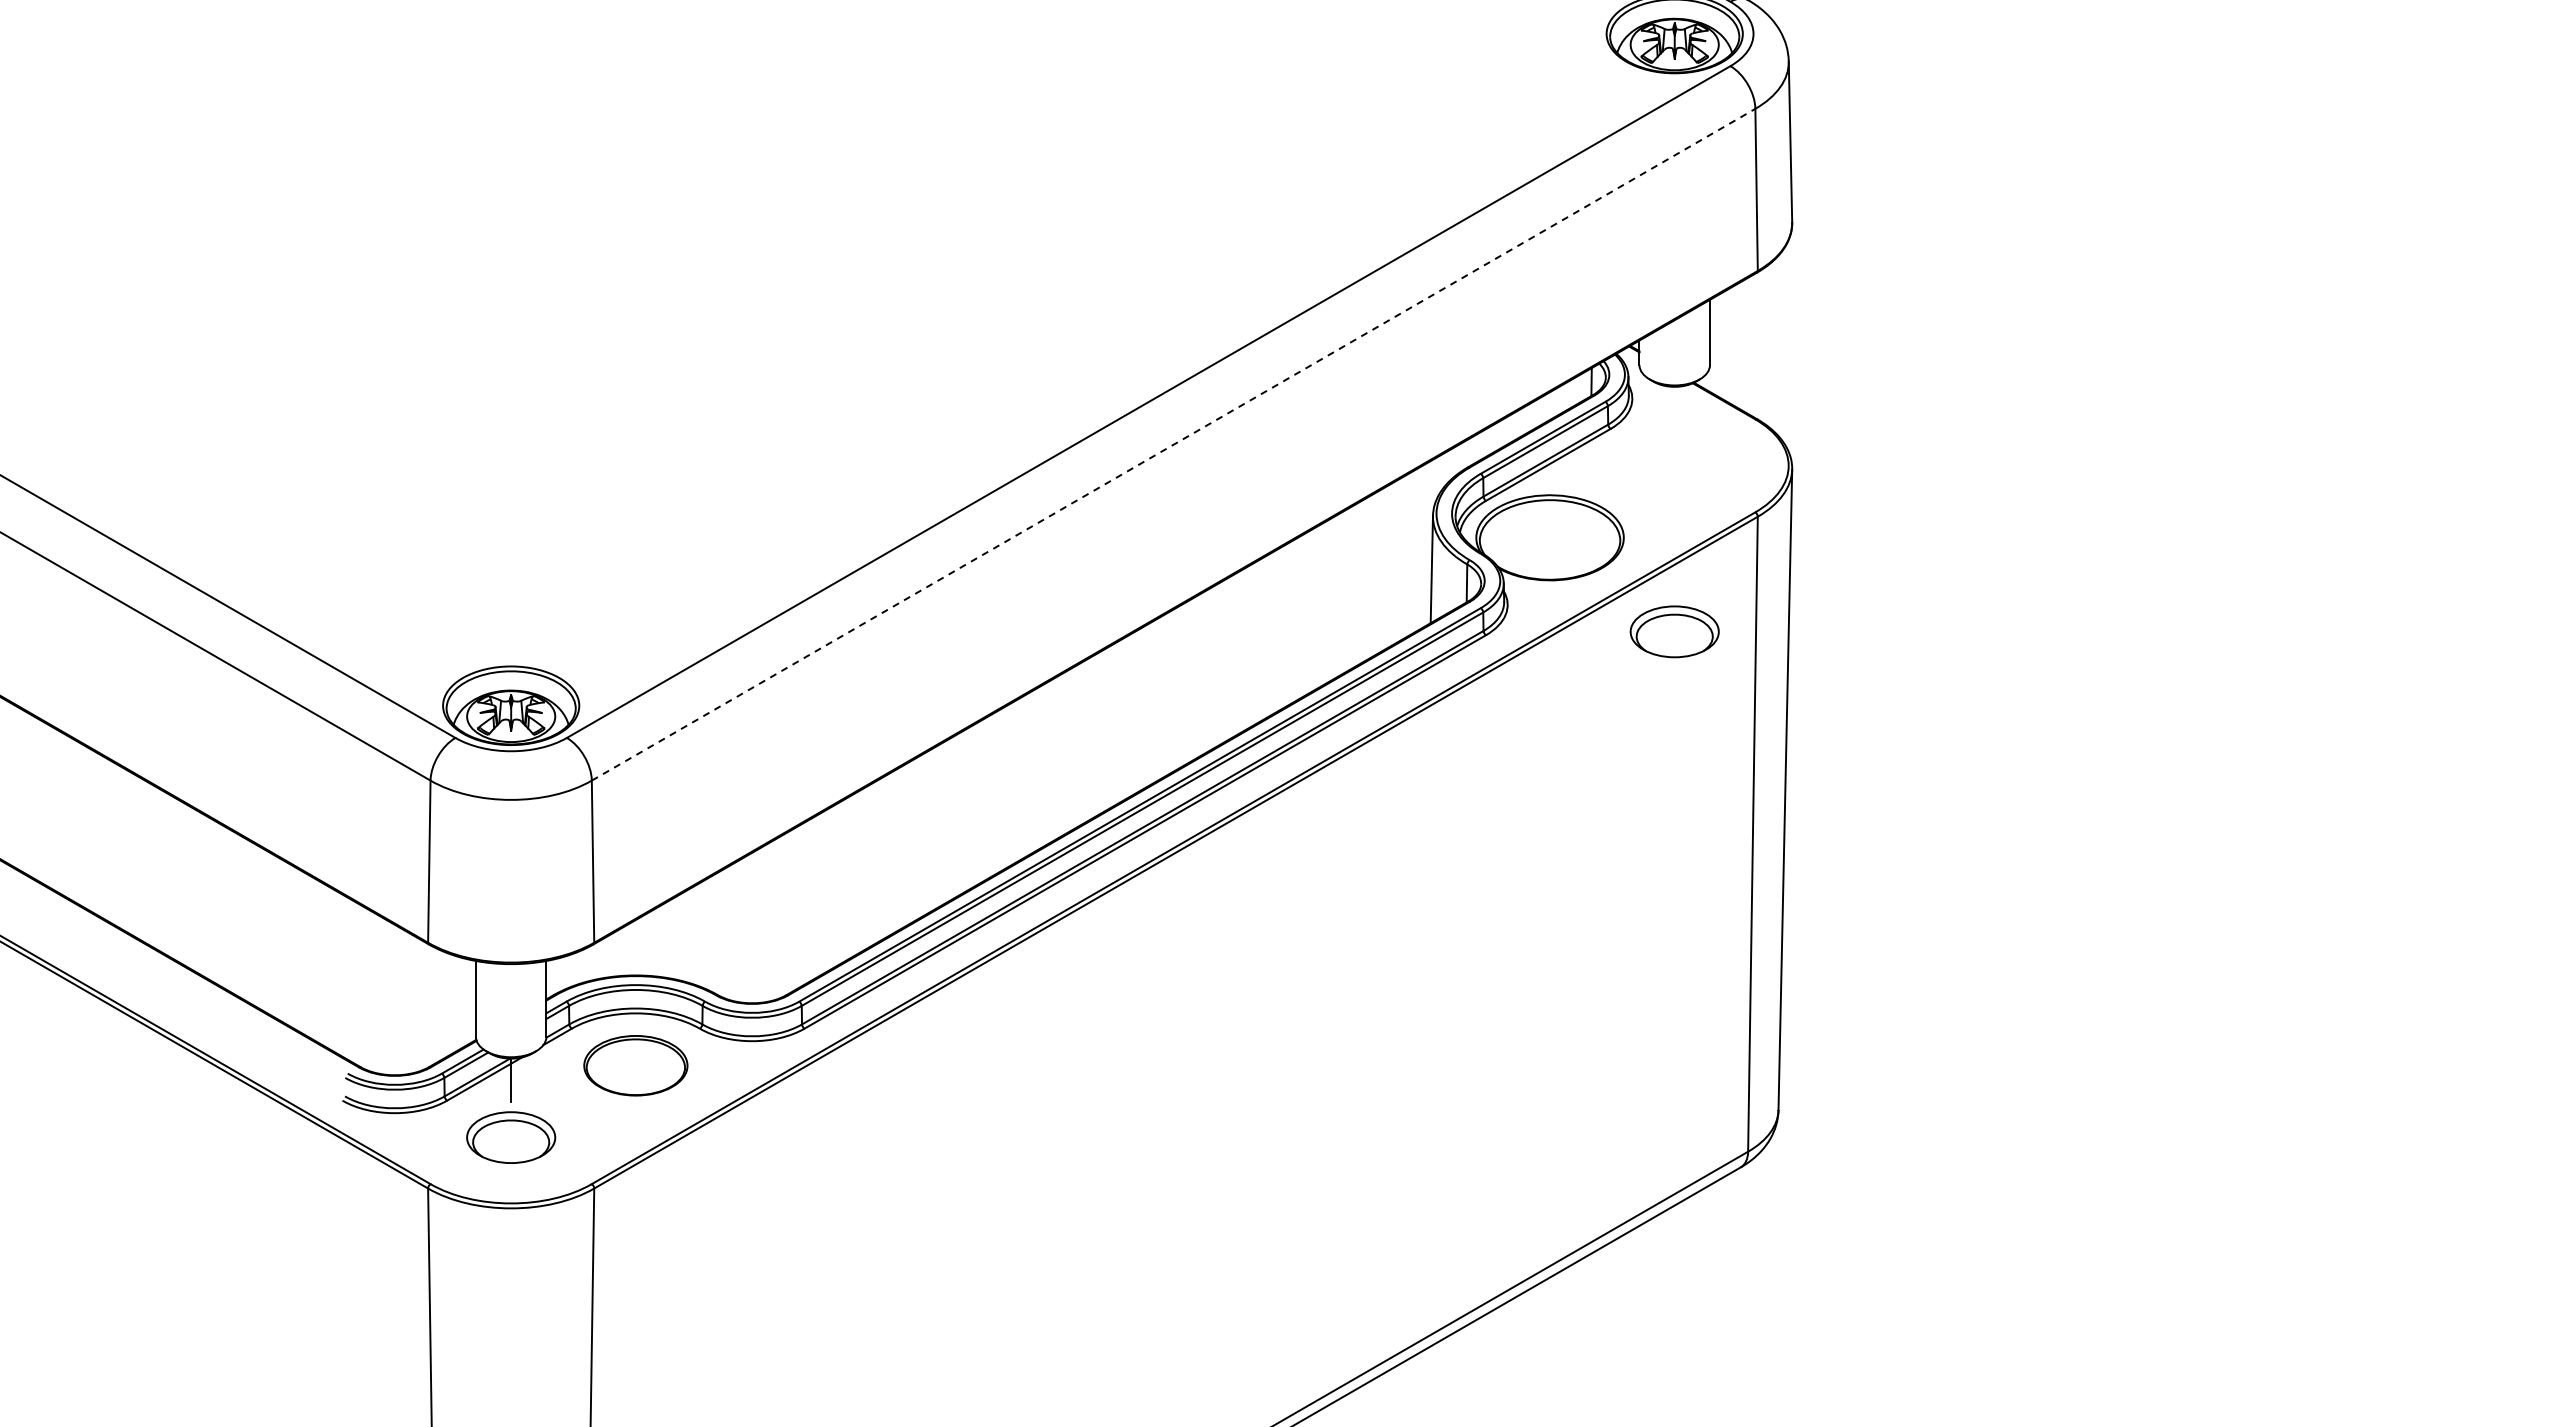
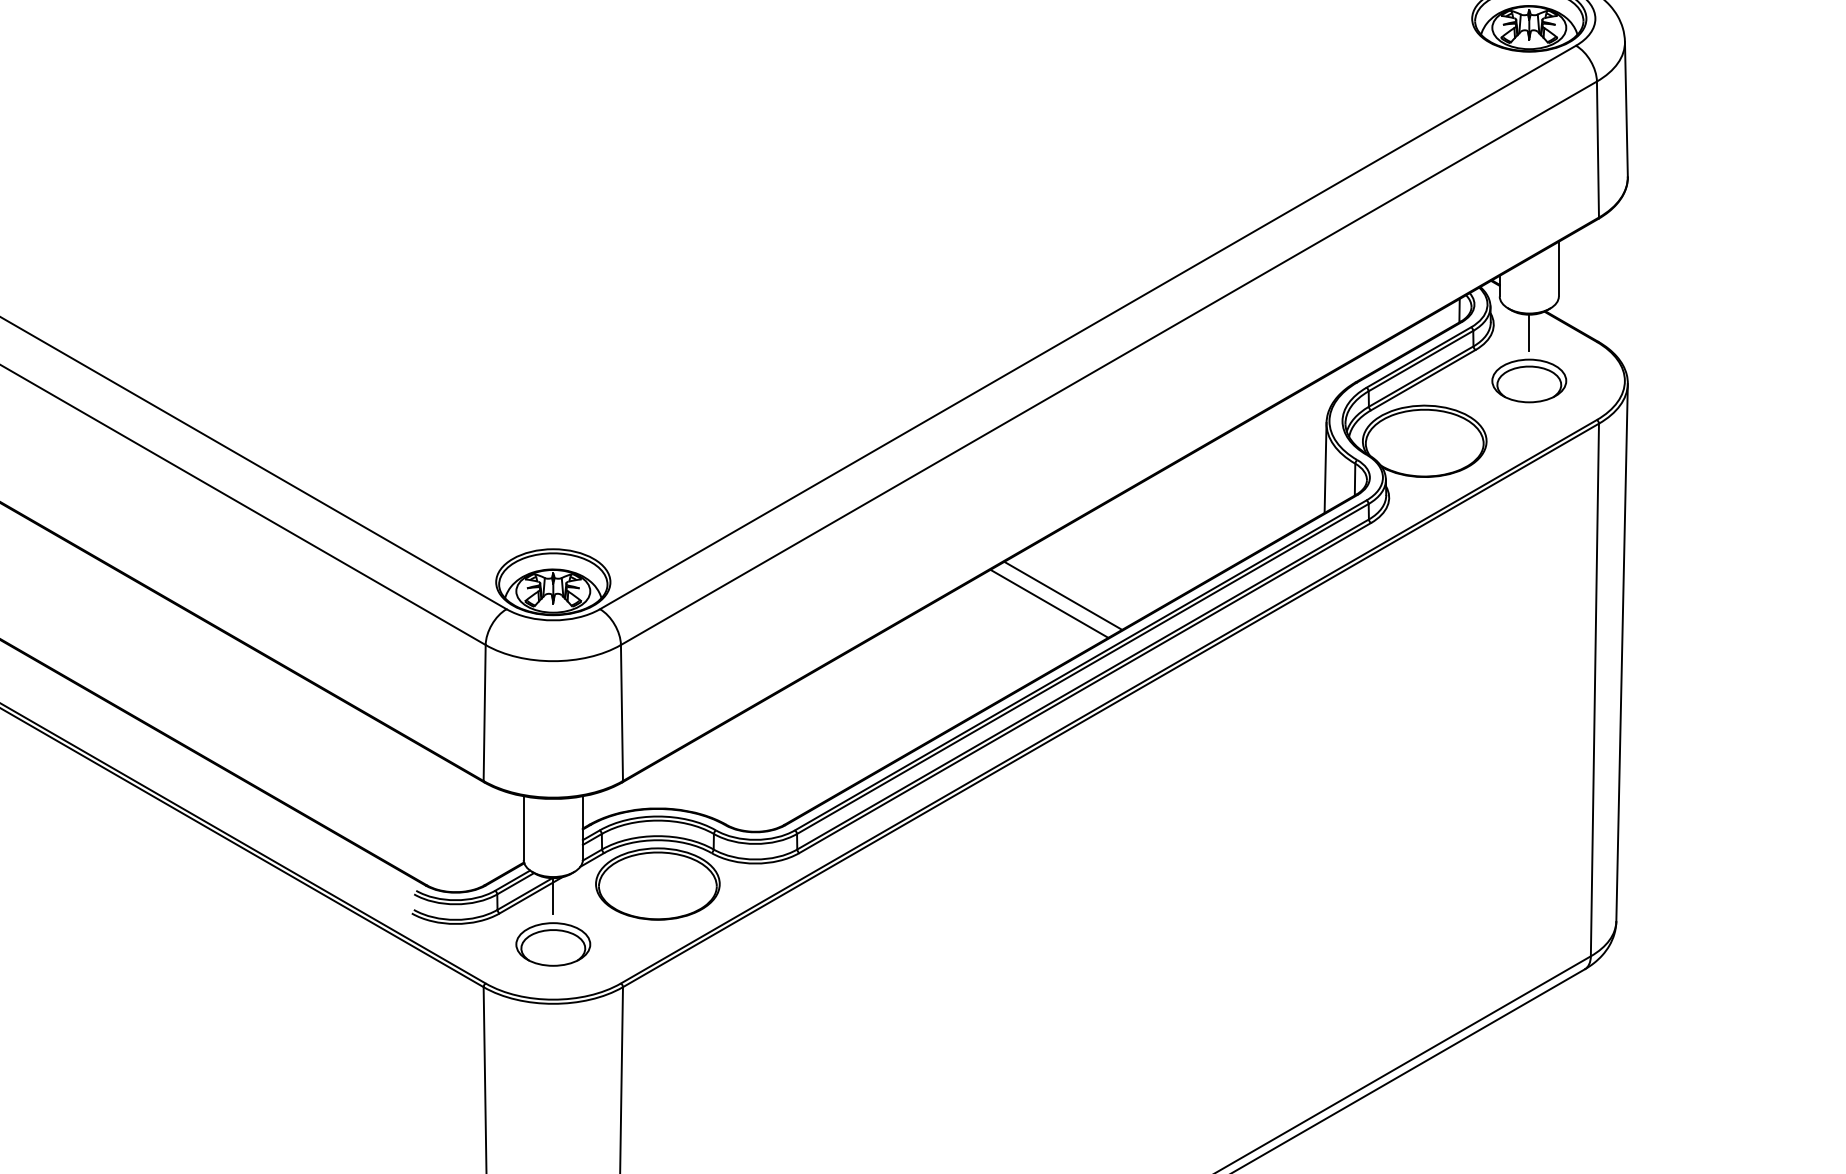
line: (1674, 407) -> (1529, 332), added
line: (1173, 444) -> (1108, 363), dashed -> solid
part: (1674, 631) -> (1529, 380), moved
line: (1118, 721) -> (1062, 595), added
line: (1102, 731) -> (1049, 603), added
part: (635, 1065) -> (657, 883), size x1.43

